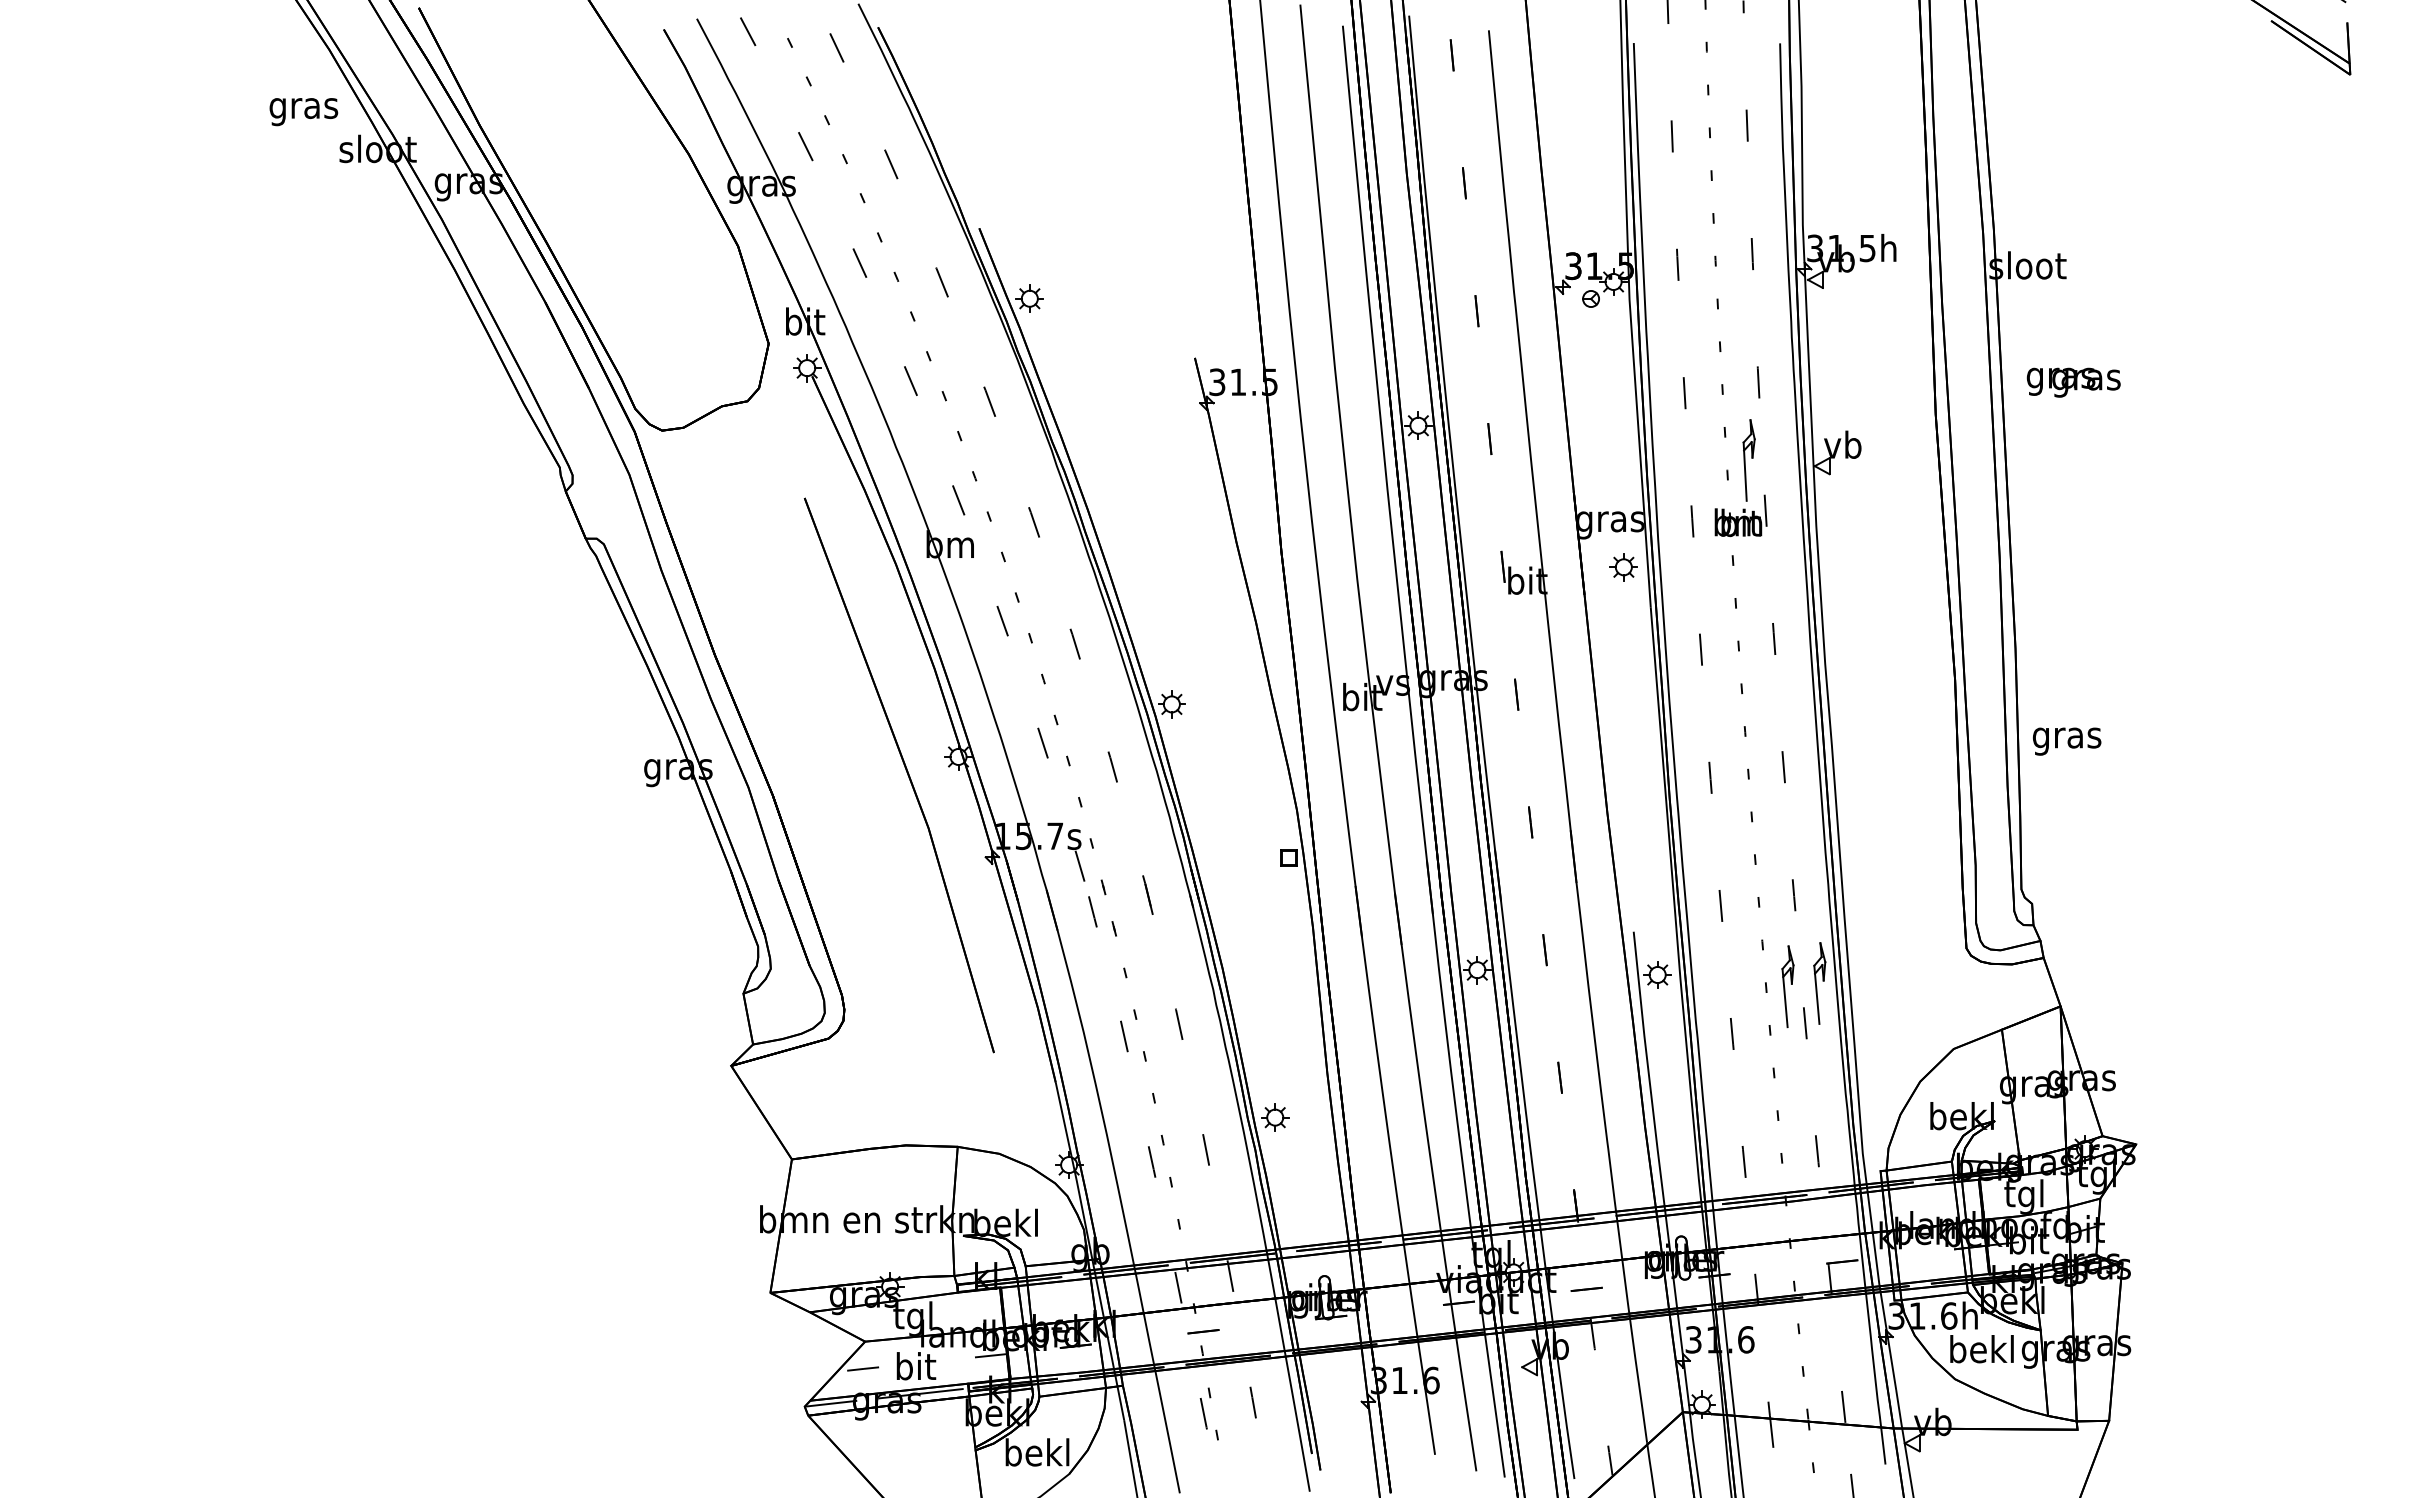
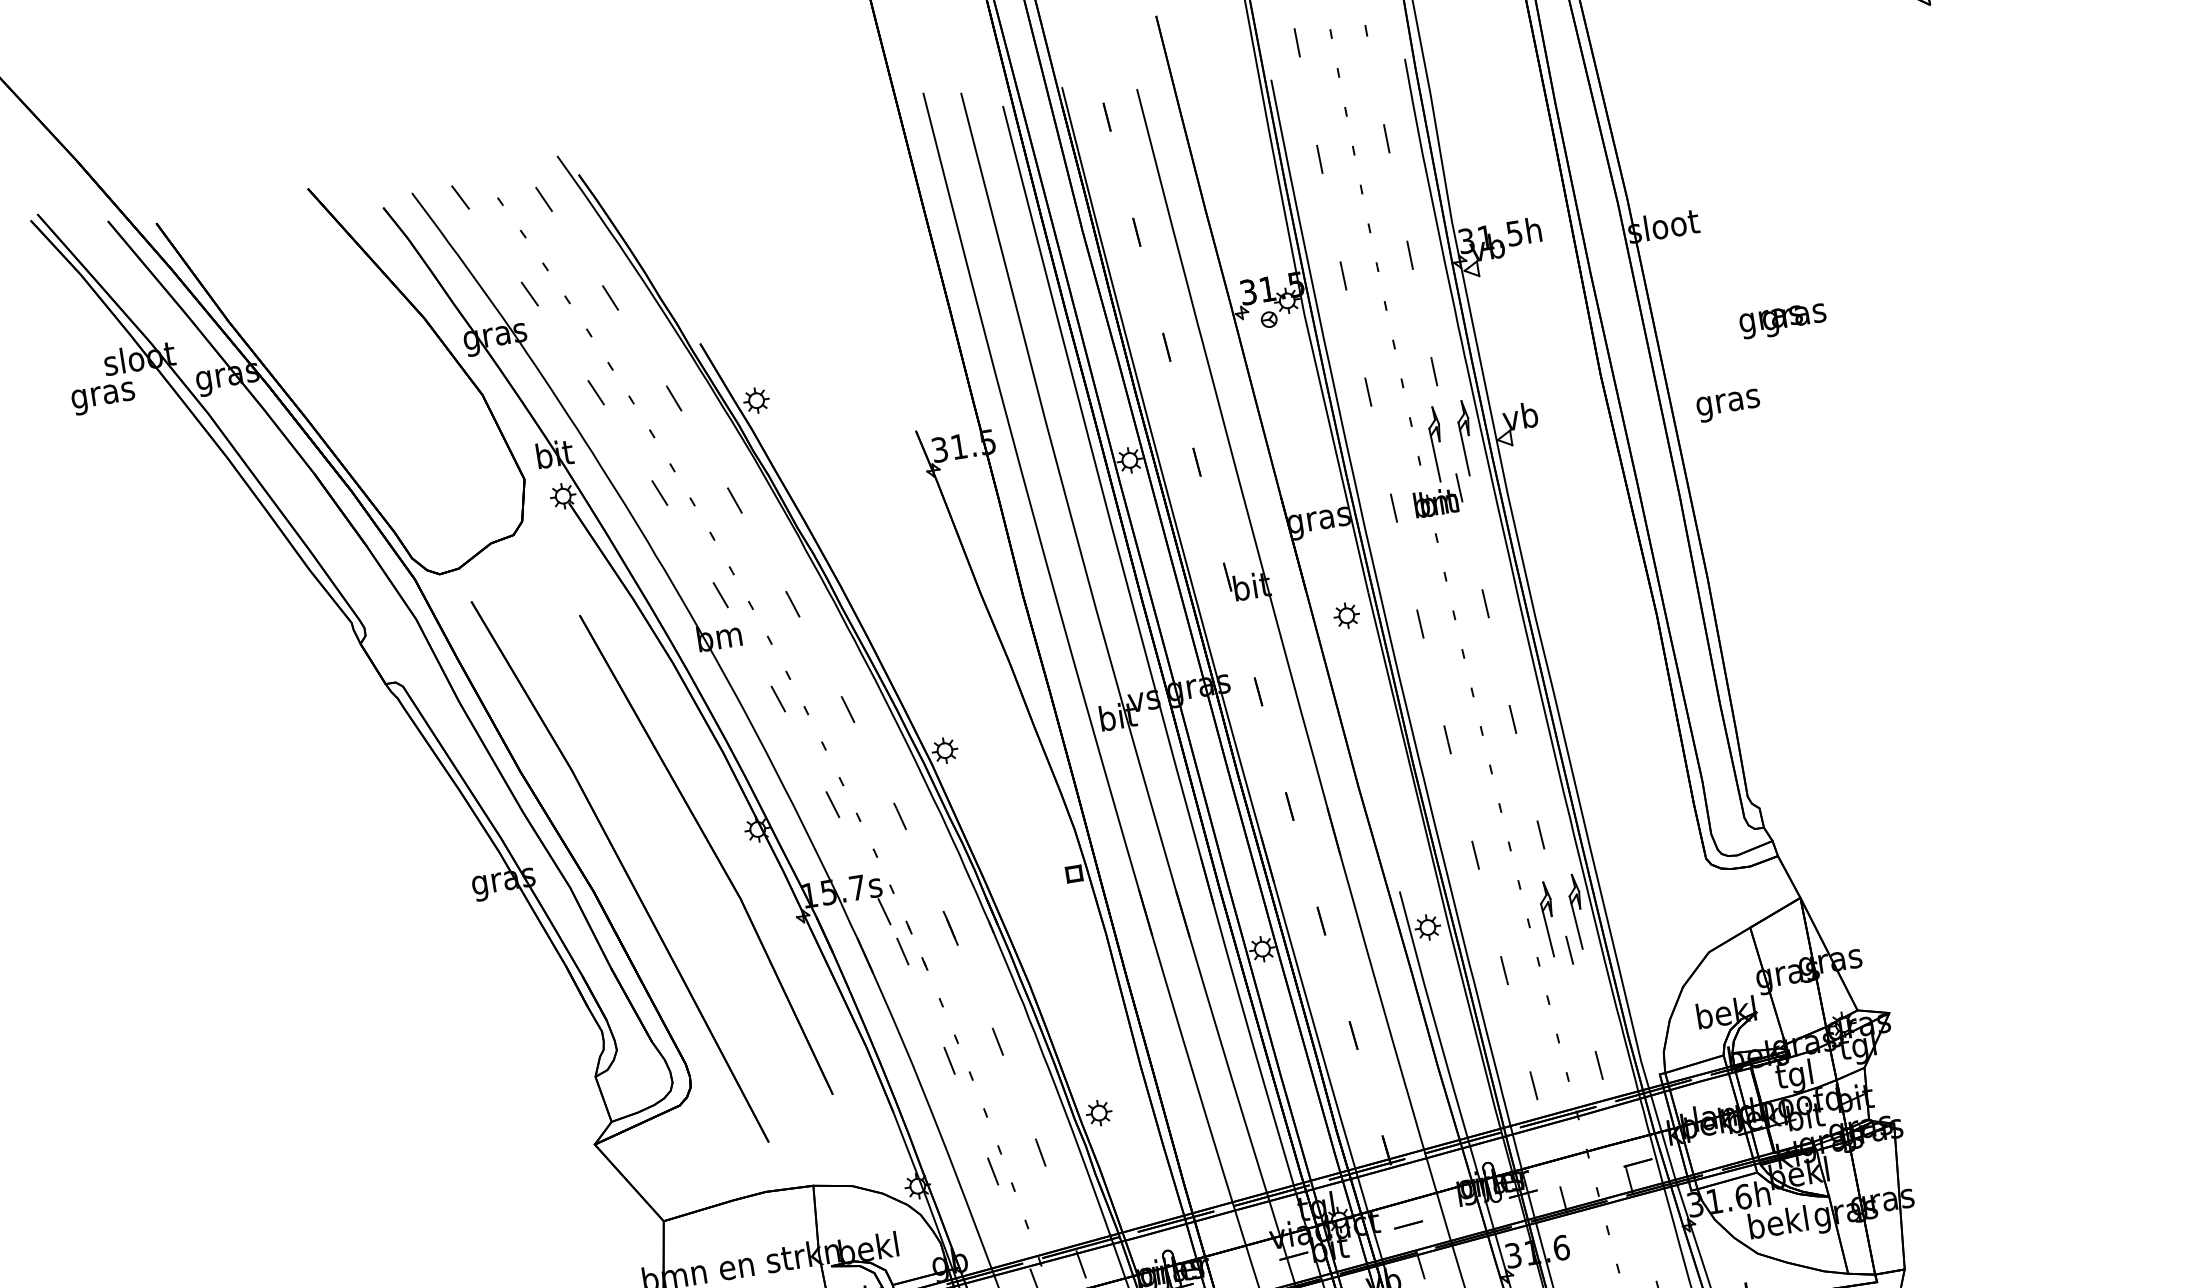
text: (303, 112) -> (103, 399), moved
text: (2073, 382) -> (1782, 321), moved
part: (1780, 458) -> (1465, 437), added
part: (1623, 567) -> (1346, 615), moved
text: (2067, 741) -> (1728, 405), moved
part: (804, 778) -> (620, 871), added

